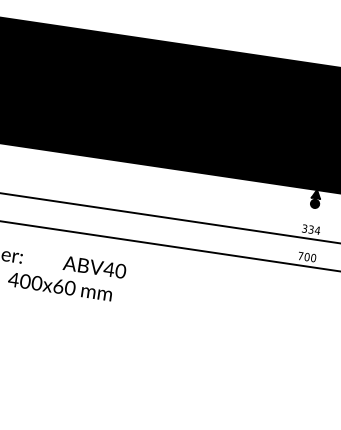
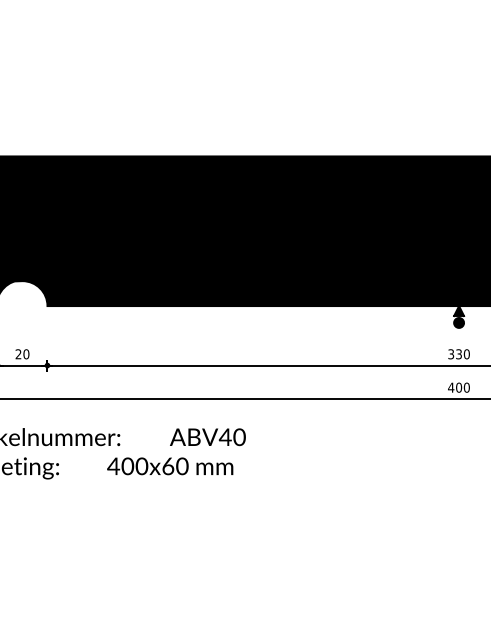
text: (317, 230) -> (466, 354), 334 -> 330
text: (300, 256) -> (451, 387), 700 -> 400

